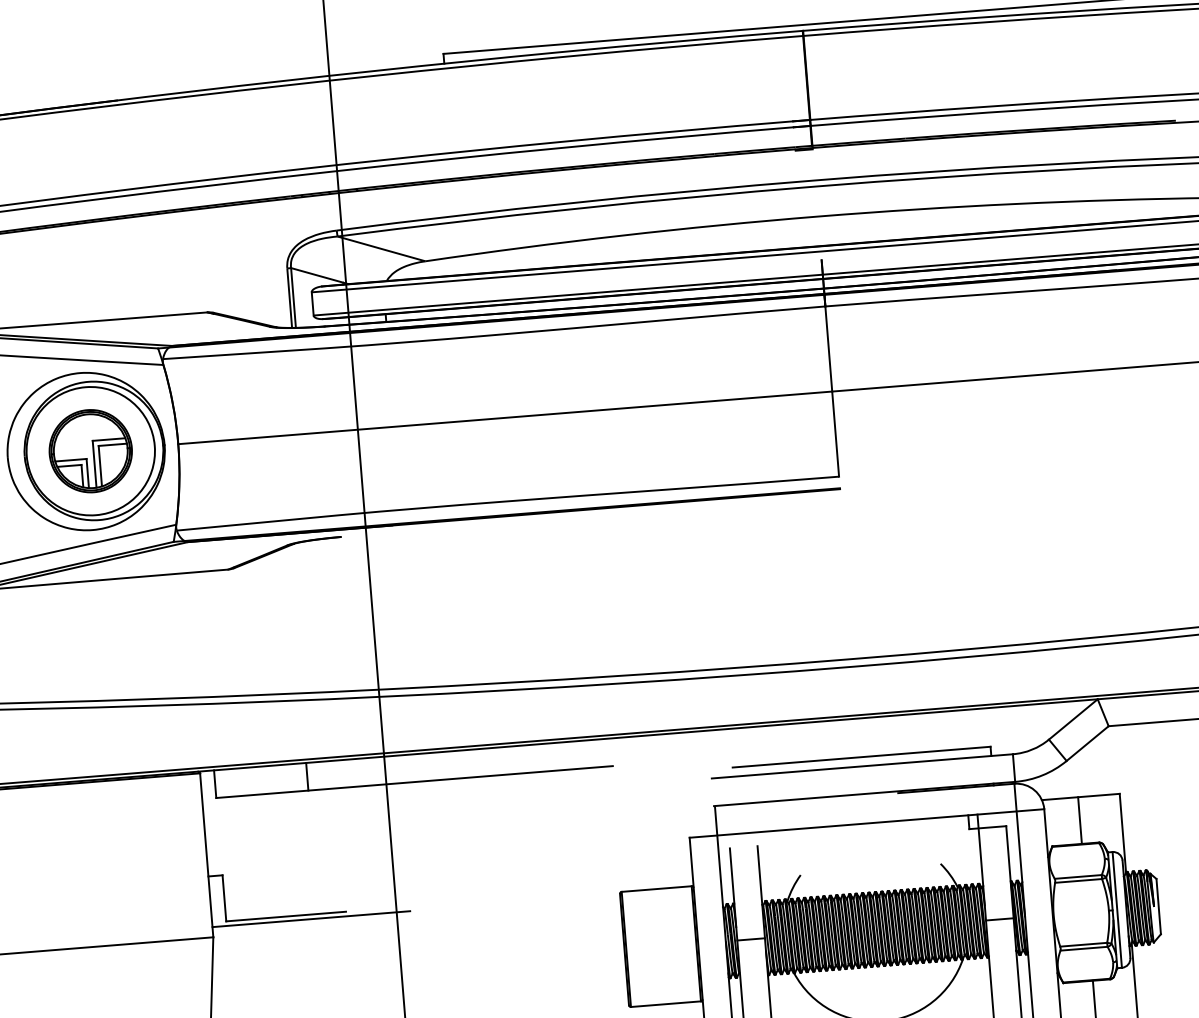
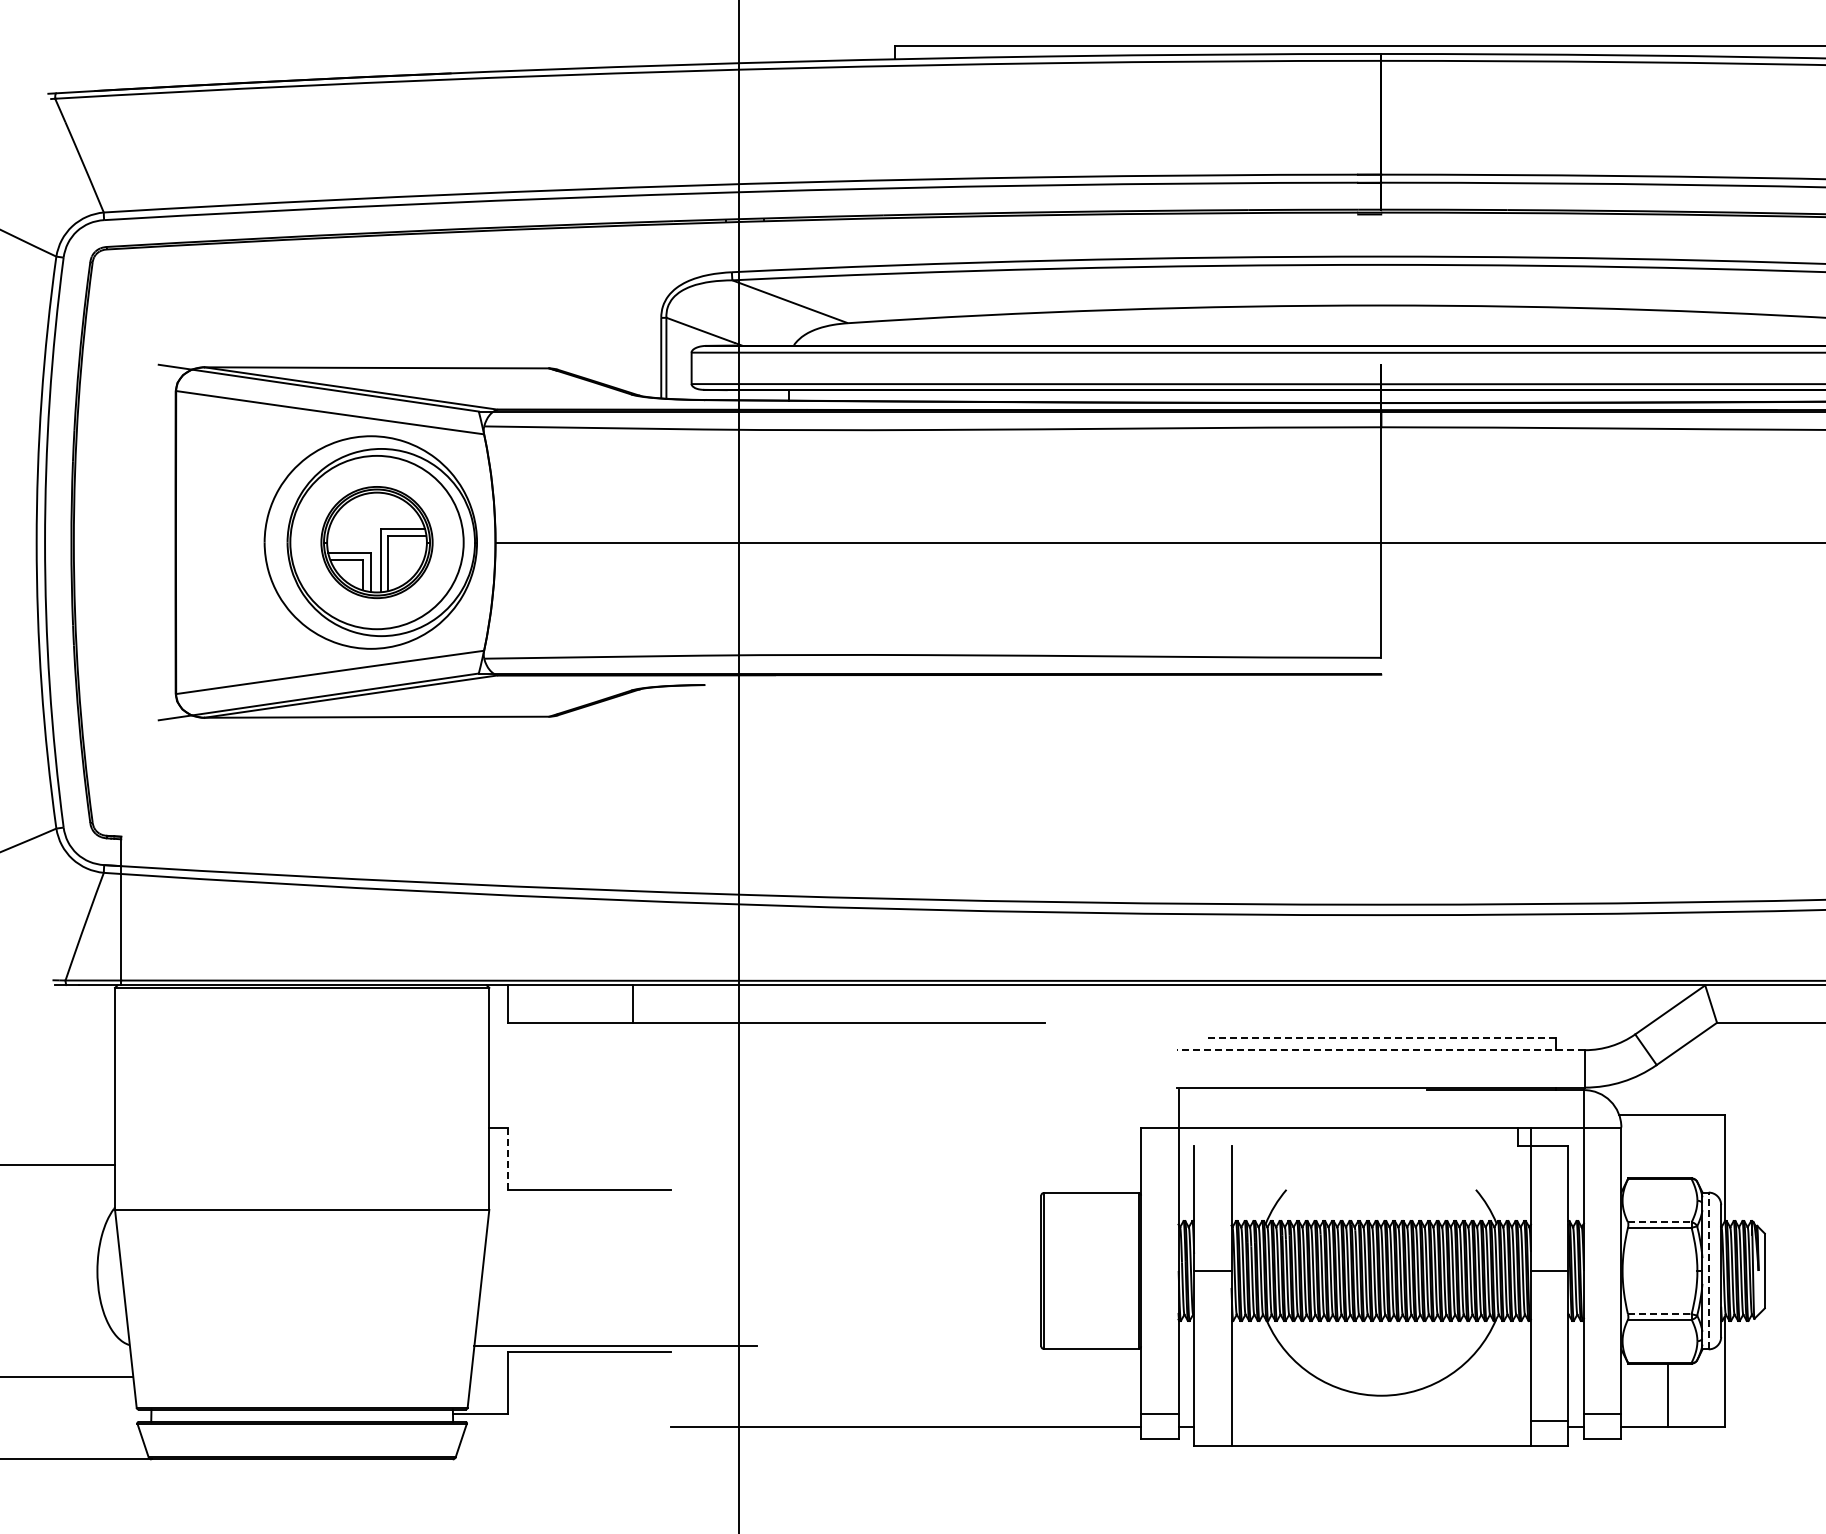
line: (861, 756) -> (1381, 1037), solid -> dashed
line: (862, 766) -> (1381, 1050), solid -> dashed
line: (1080, 820) -> (1668, 1146), removed
line: (1078, 877) -> (1659, 1222), solid -> dashed
line: (224, 898) -> (508, 1159), solid -> dashed
line: (1117, 909) -> (1708, 1270), solid -> dashed
line: (311, 919) -> (623, 1196), removed
line: (1083, 944) -> (1659, 1314), solid -> dashed

